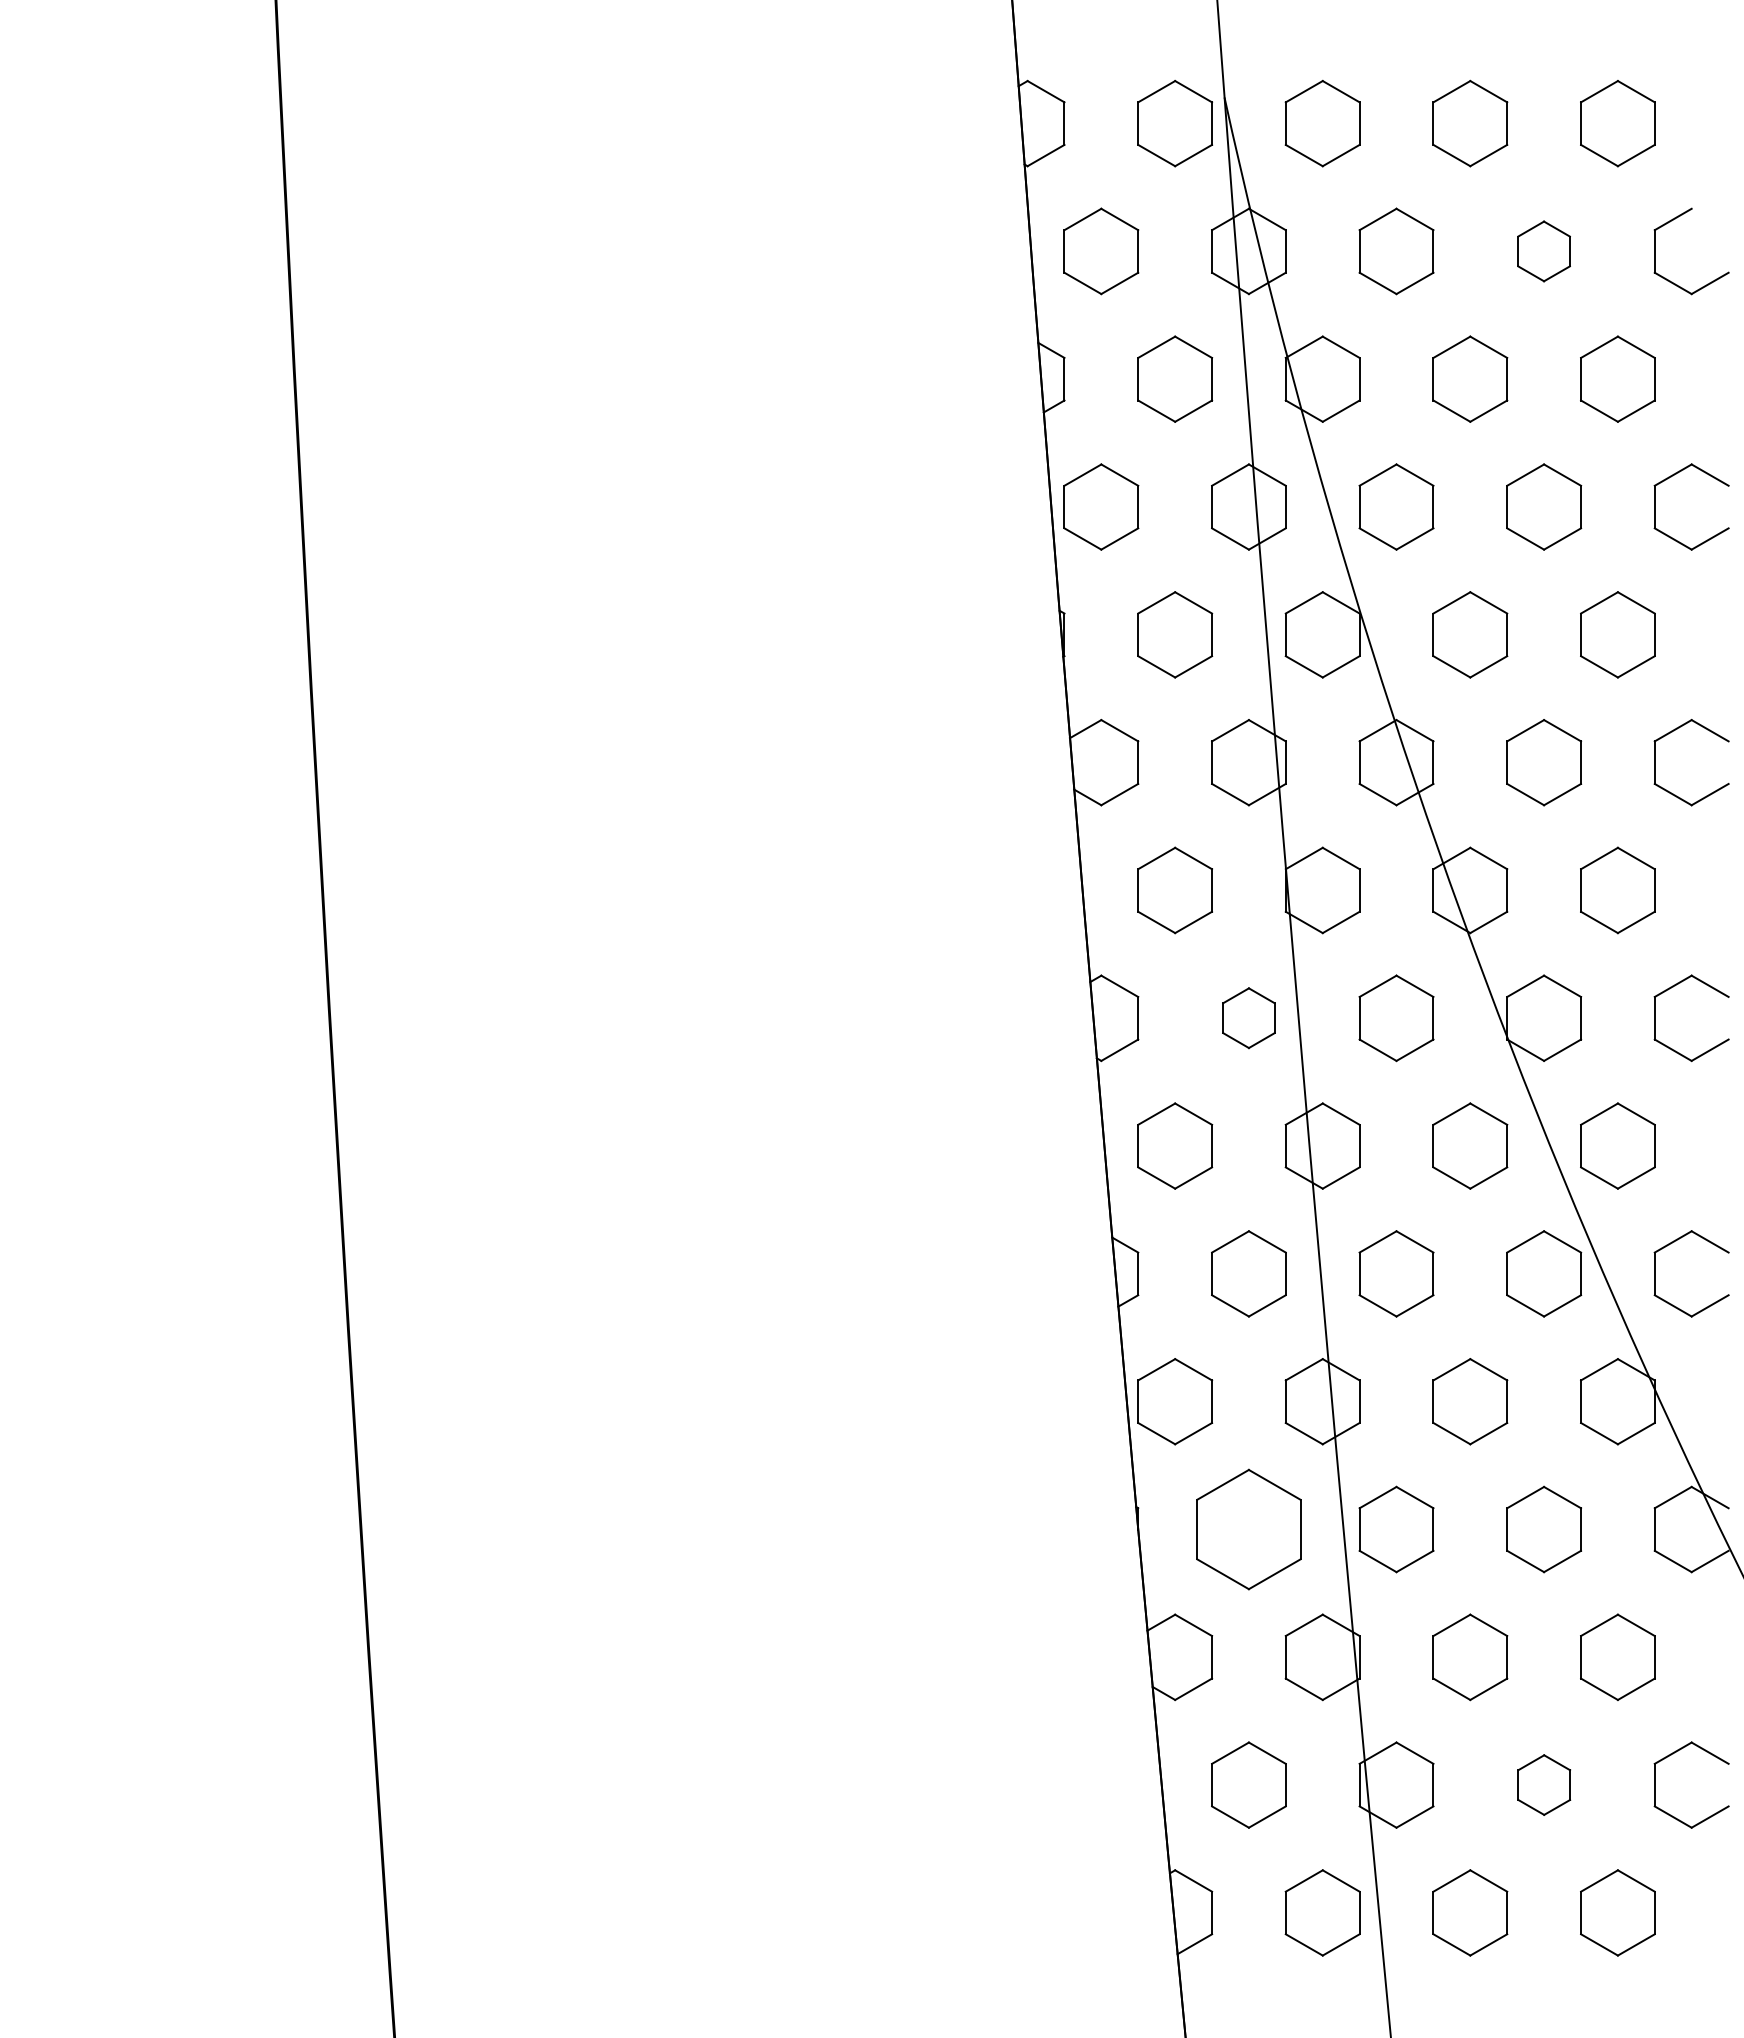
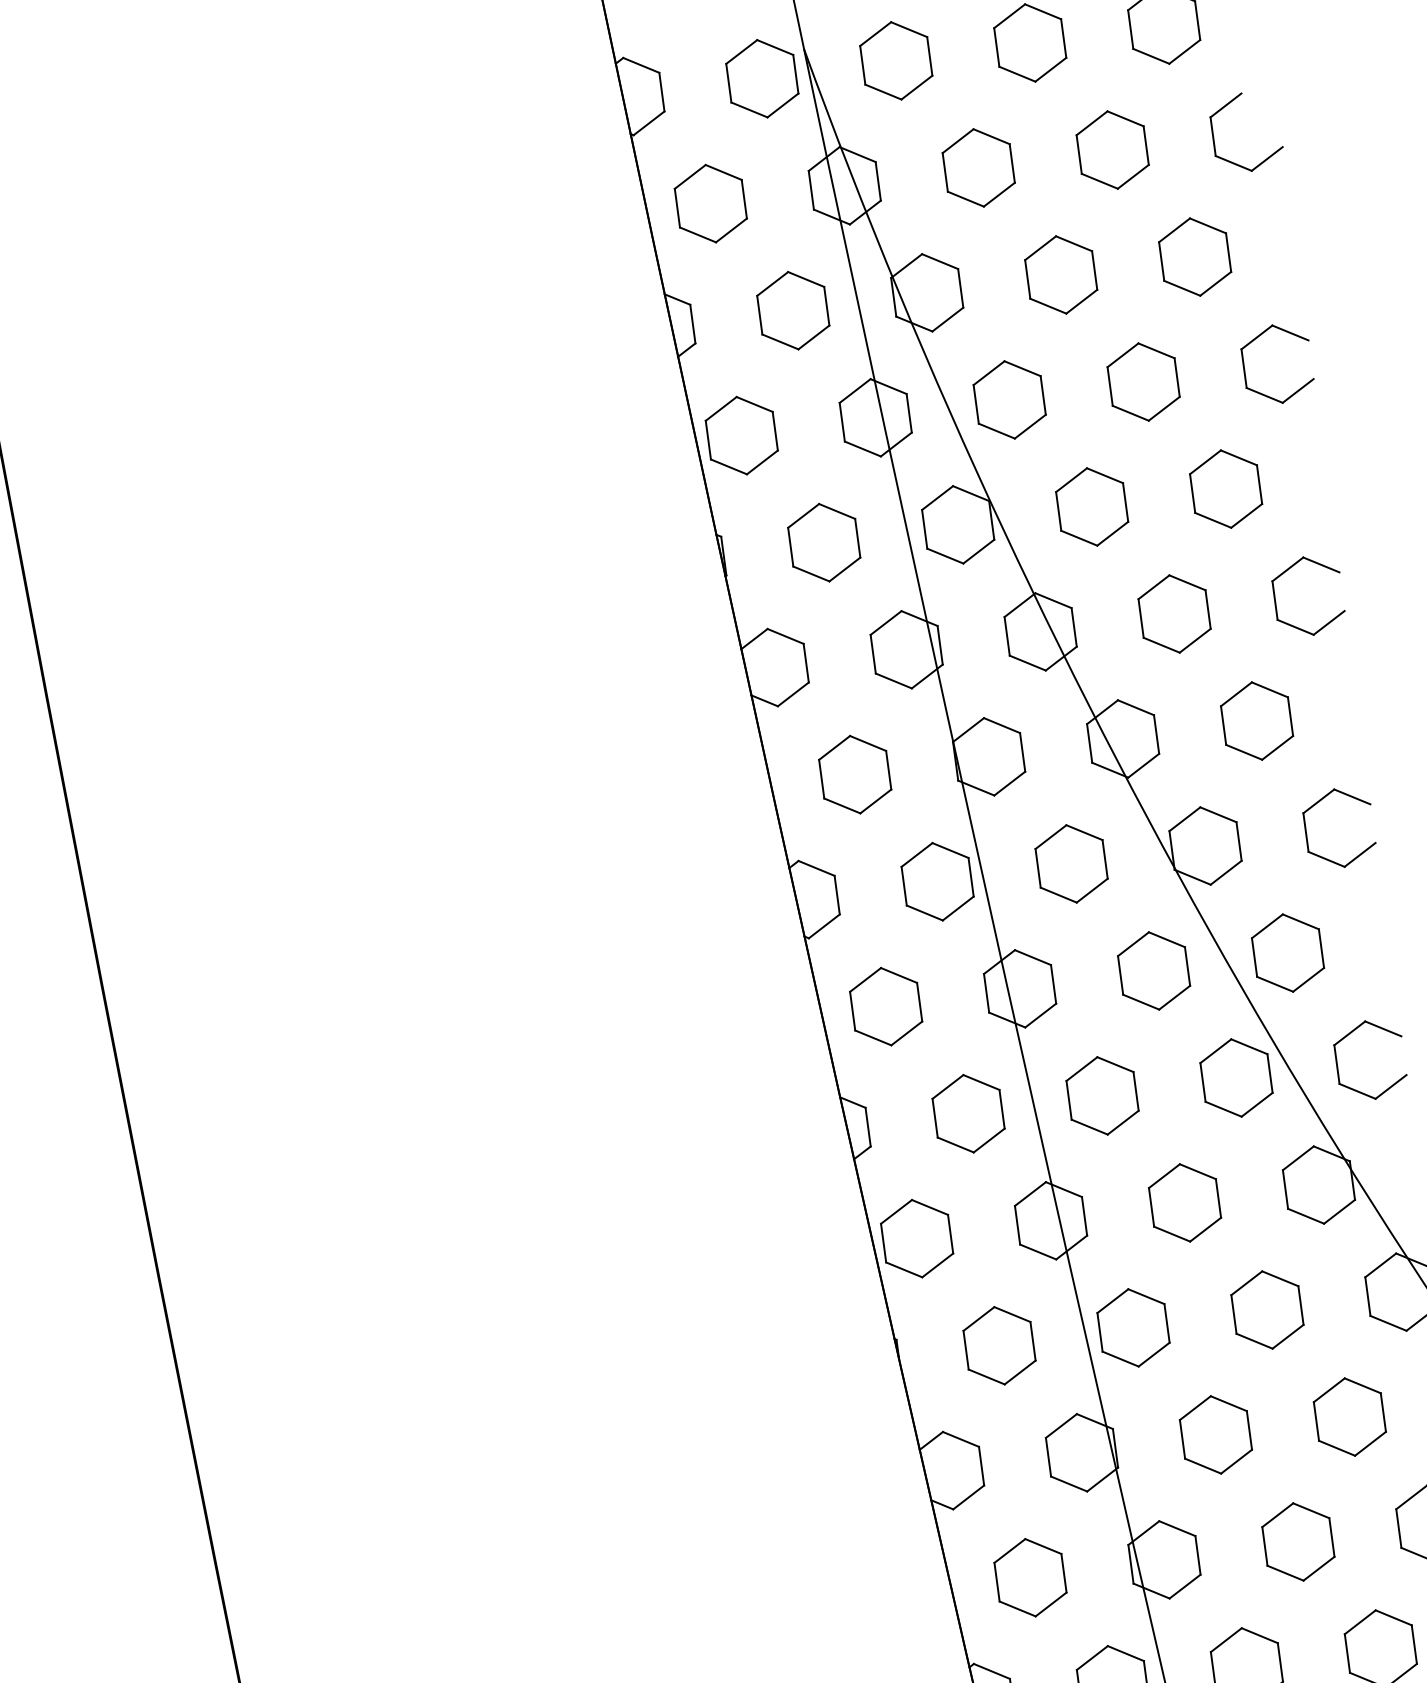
part: (1543, 251) -> (1112, 150), size x1.43
part: (1248, 1017) -> (937, 881), size x1.43
part: (1248, 1529) -> (999, 1345), size x0.71
part: (1544, 1784) -> (1298, 1541), size x1.43

